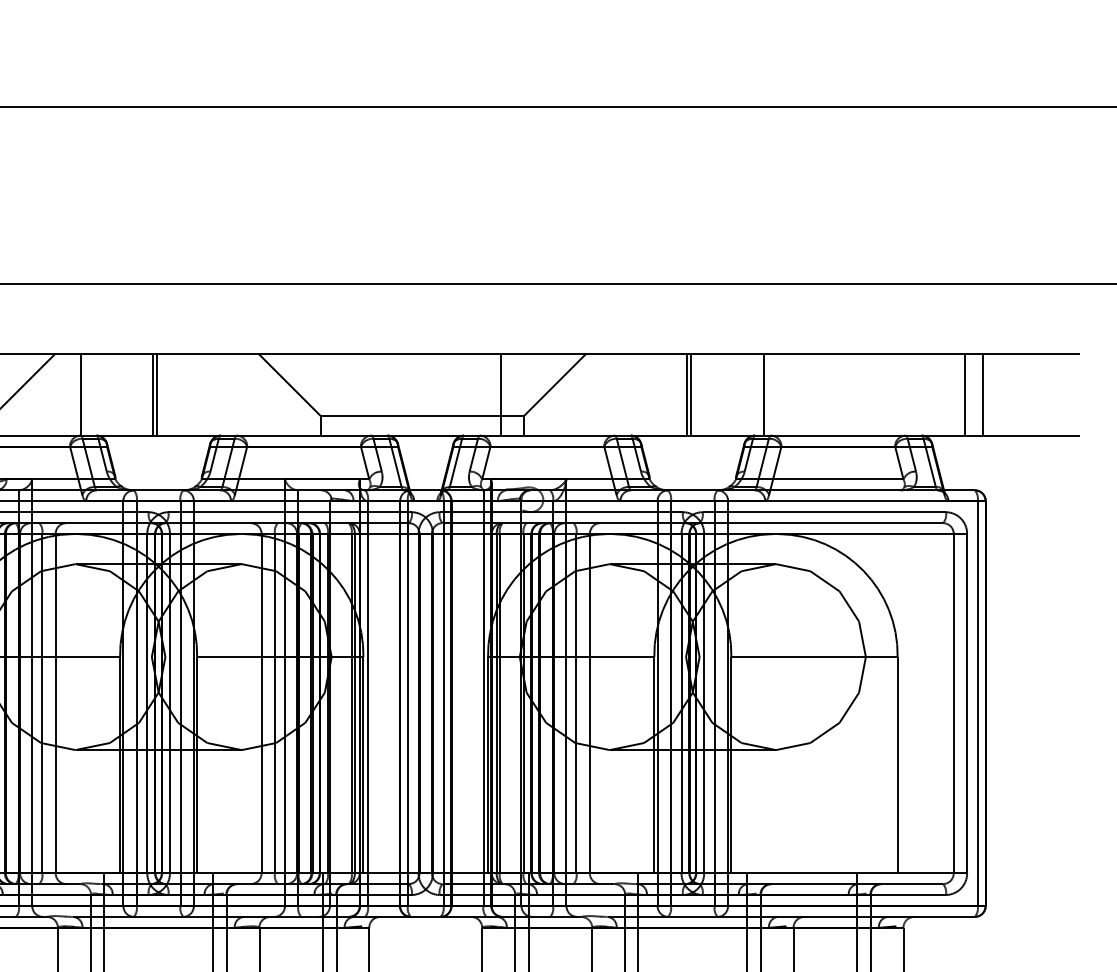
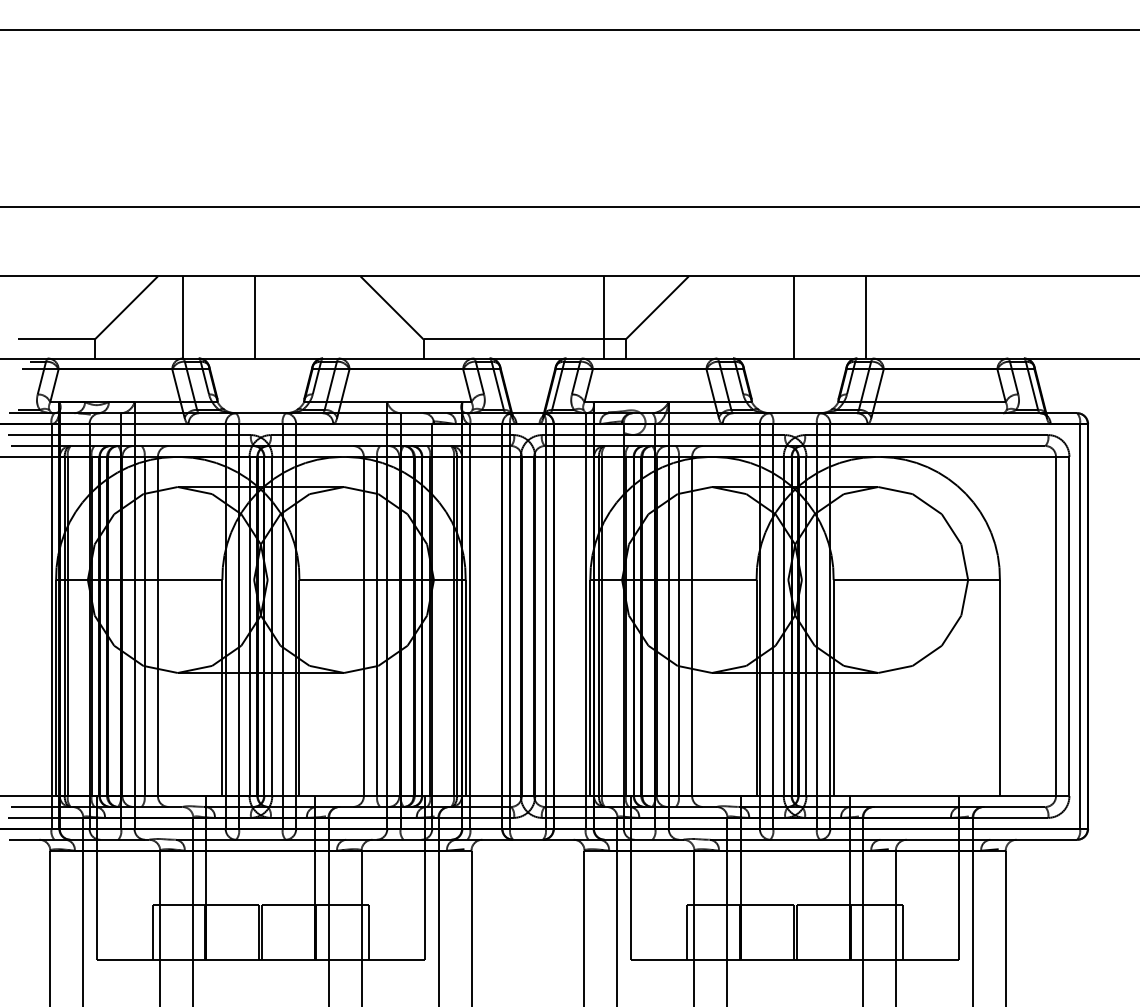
line: (157, 394) -> (259, 317), removed
line: (687, 394) -> (789, 317), removed
line: (965, 394) -> (1067, 317), removed
line: (983, 394) -> (1085, 317), removed

